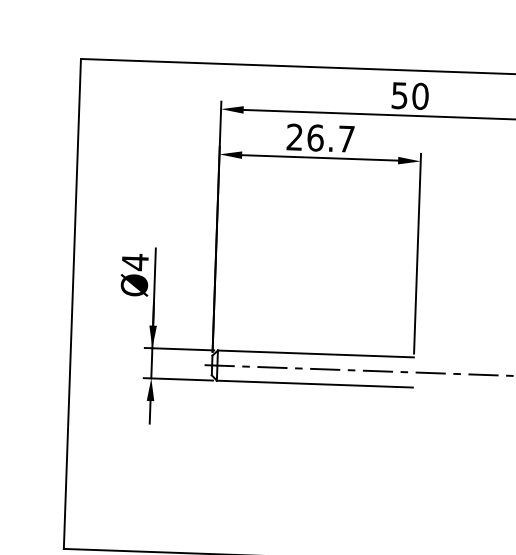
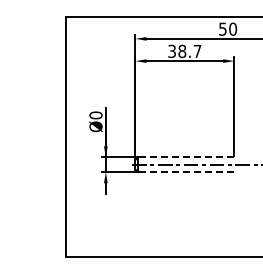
text: (305, 137) -> (177, 51), 26.7 -> 38.7
text: (134, 262) -> (95, 115), Ø4 -> Ø0
line: (314, 354) -> (185, 157), solid -> dashed
line: (313, 384) -> (185, 172), solid -> dashed

